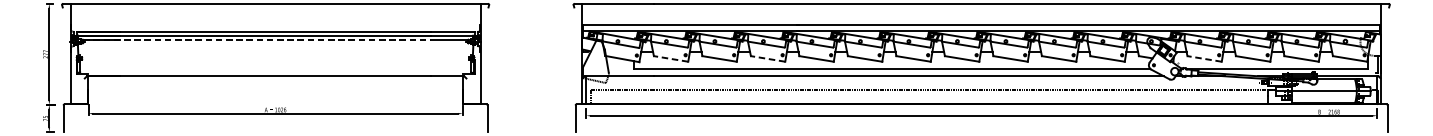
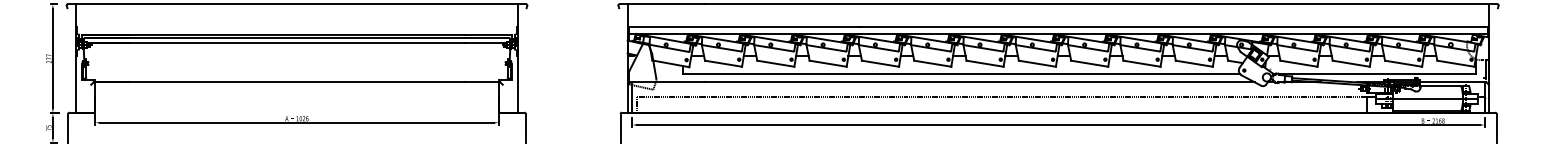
line: (257, 40) -> (277, 43), dashed -> solid
line: (671, 58) -> (723, 63), dashed -> solid
line: (768, 58) -> (828, 63), dashed -> solid
line: (1204, 58) -> (1298, 63), dashed -> solid

